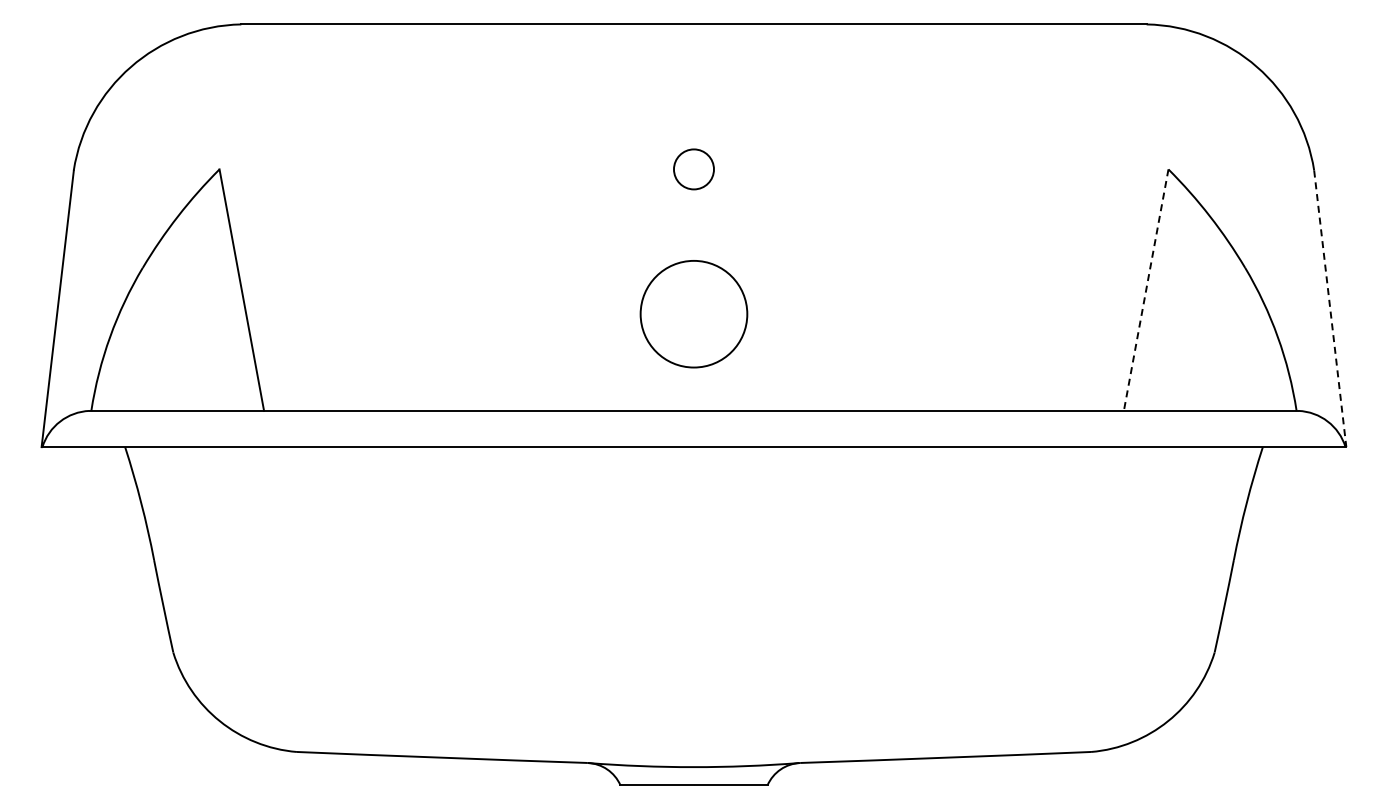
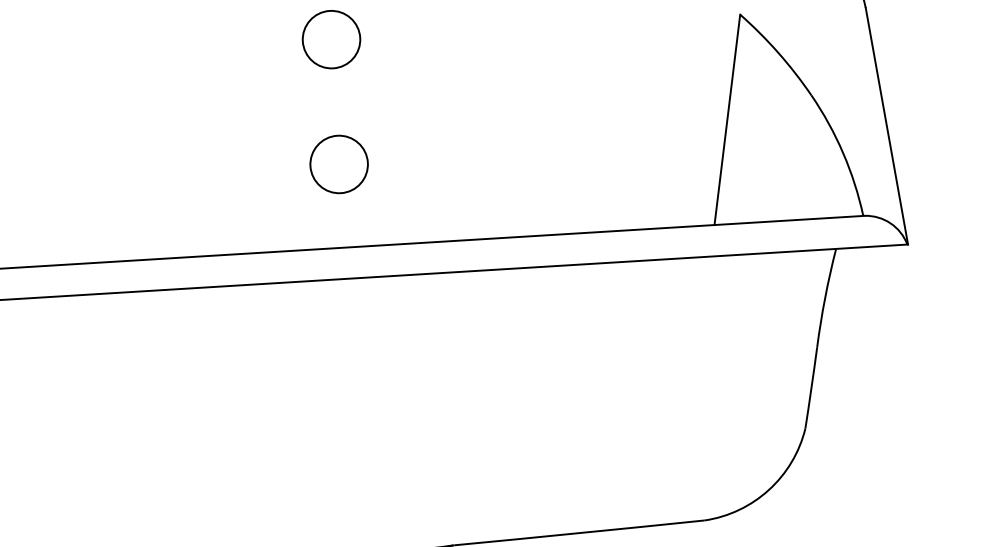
circle: (693, 169) -> (331, 39), size x1.67
line: (1146, 290) -> (727, 120), dashed -> solid
line: (1330, 309) -> (887, 126), dashed -> solid
circle: (693, 314) -> (338, 164), size x0.62

